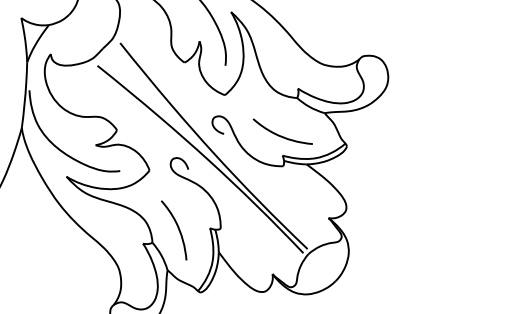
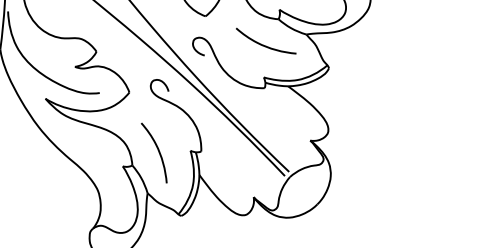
curve: (281, 135) -> (264, 44), moved

